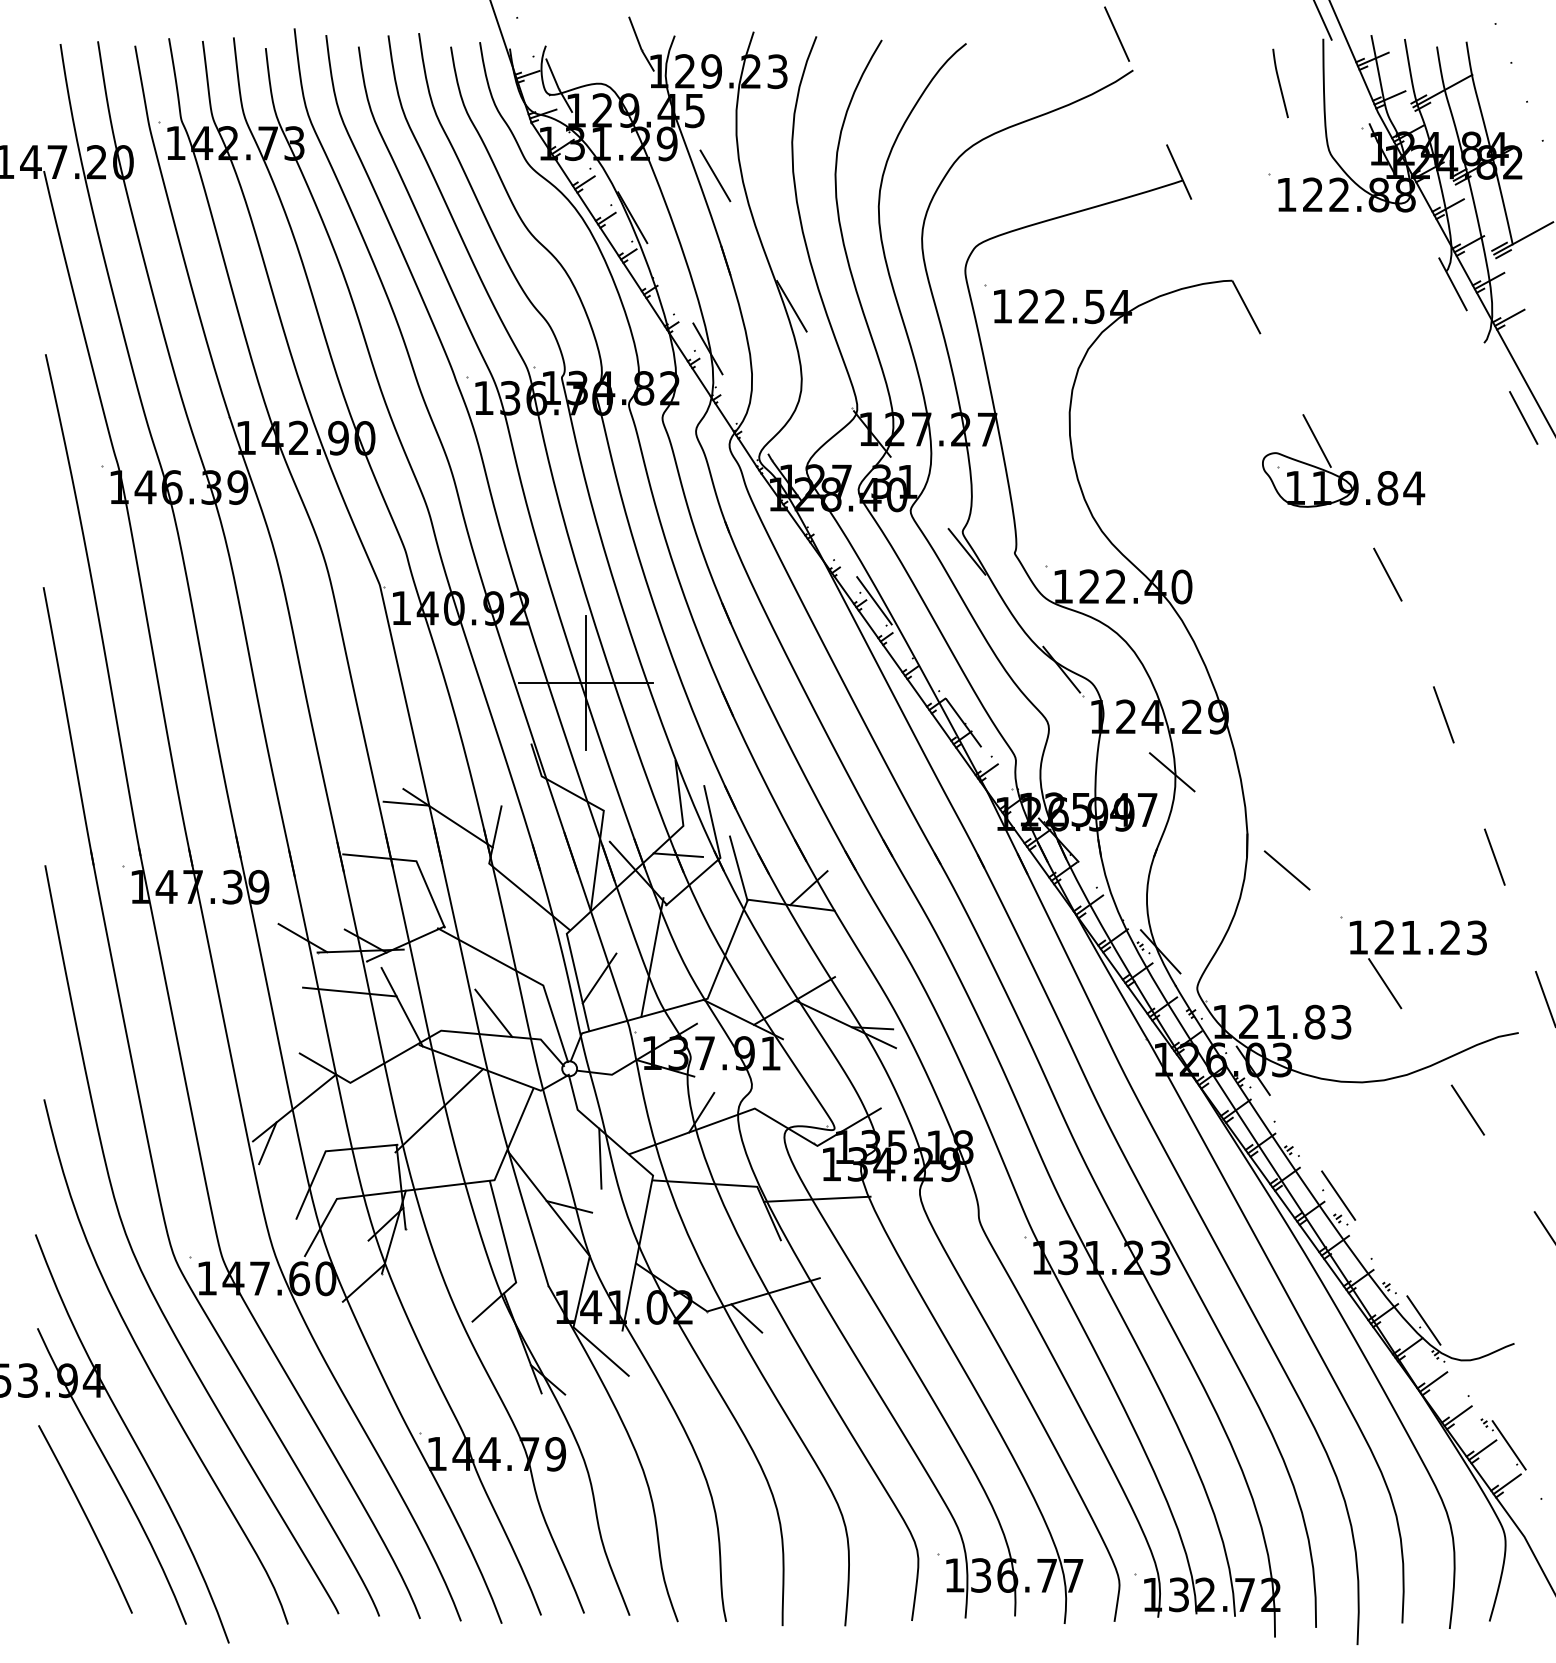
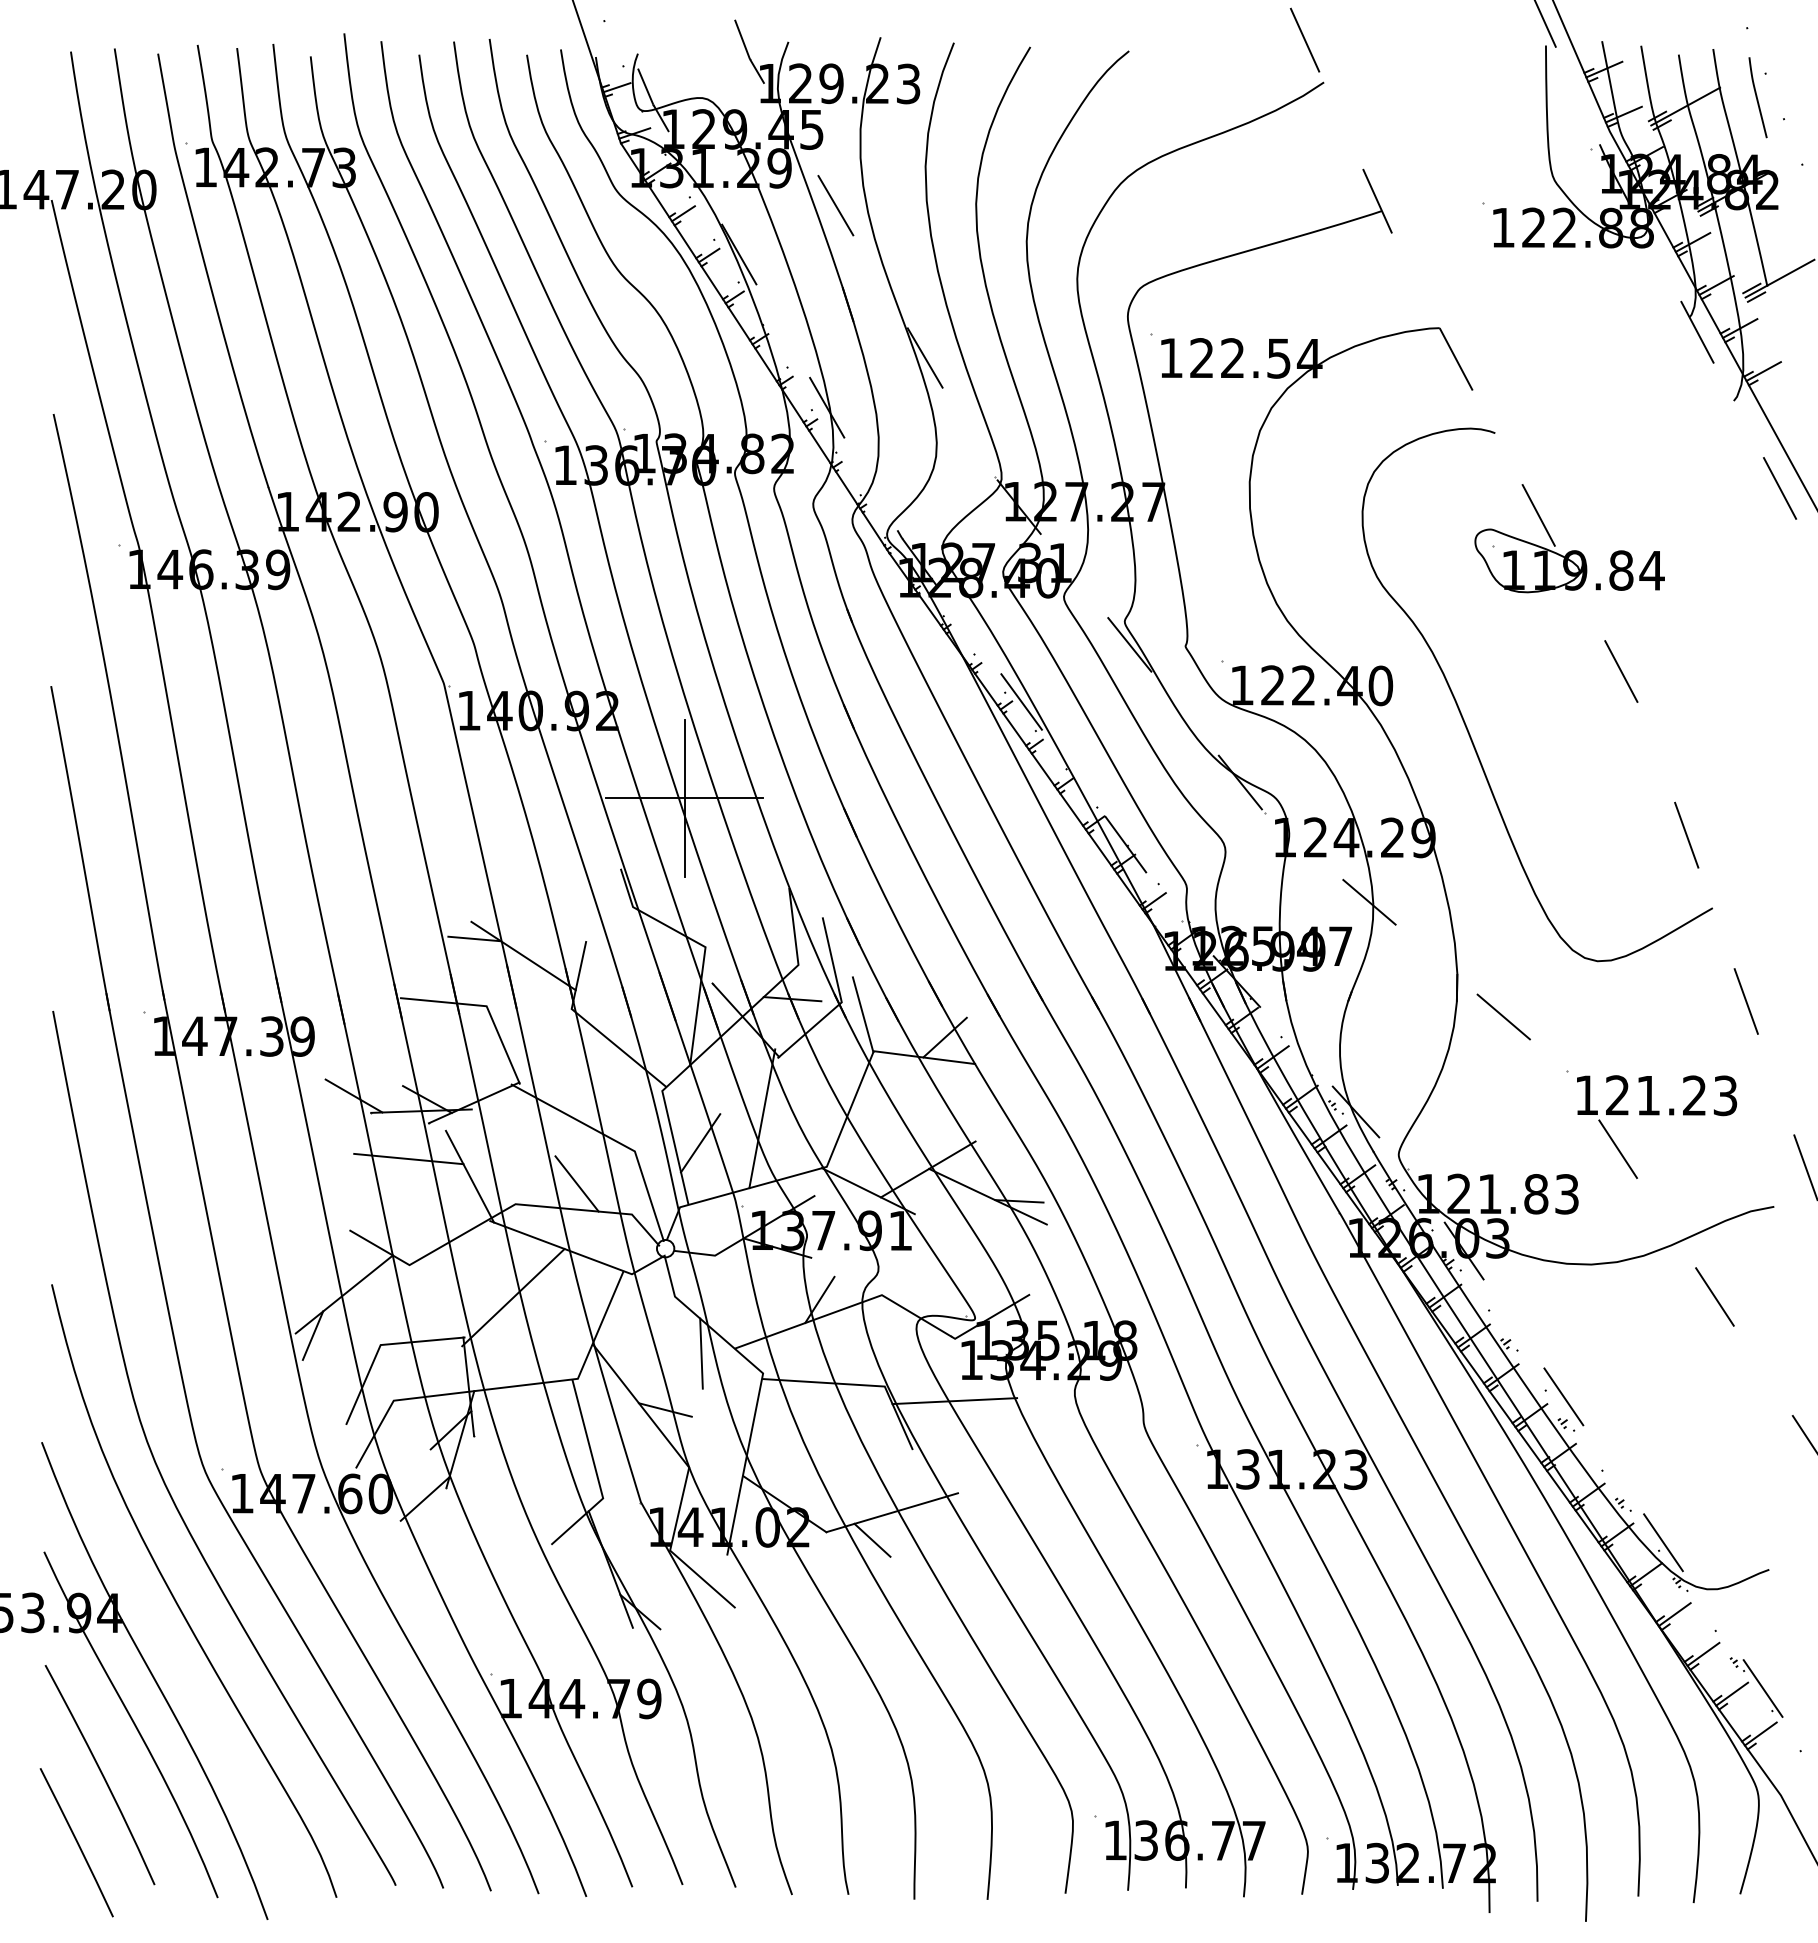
curve: (1280, 83) -> (1757, 97), moved
curve: (1256, 621) -> (1467, 726), added
line: (65, 1577) -> (76, 1842), added

